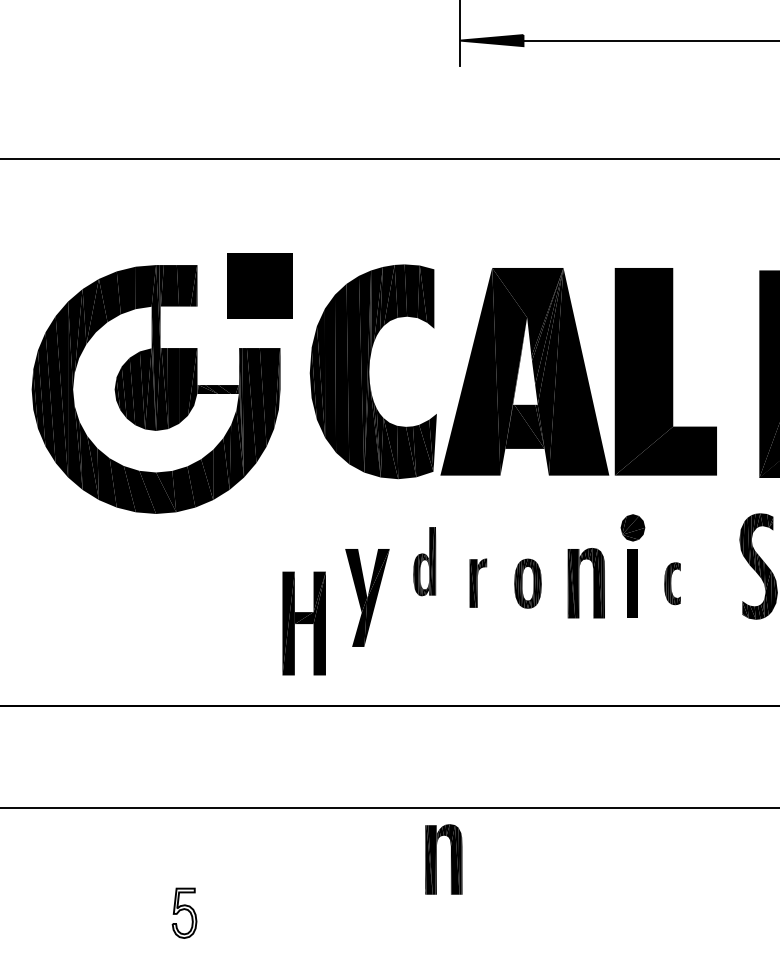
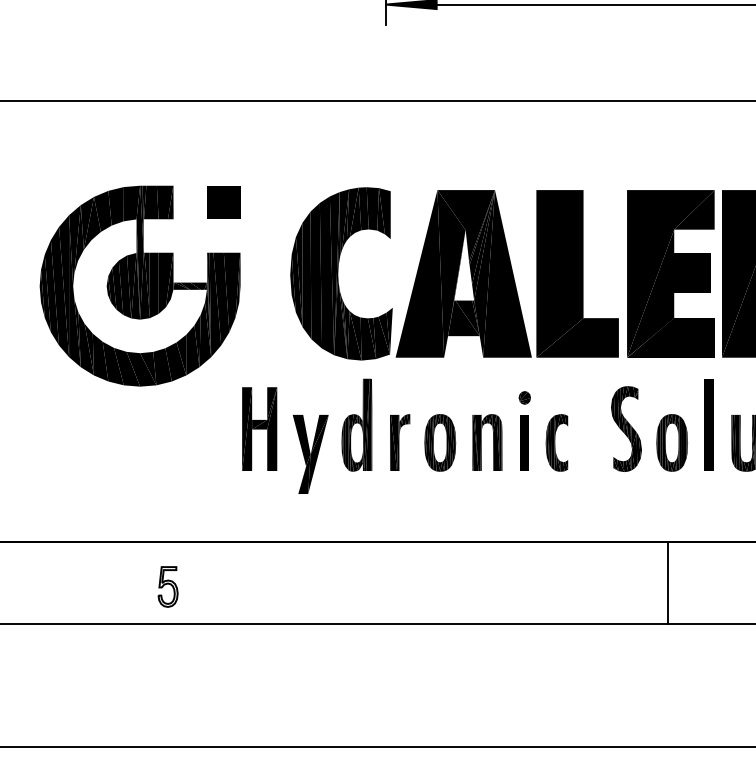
part: (259, 285) -> (223, 202), size x0.62
part: (513, 371) -> (454, 273), moved
part: (632, 527) -> (524, 397), size x0.62
part: (424, 560) -> (356, 424), size x1.67
part: (478, 583) -> (400, 442), size x1.43
part: (528, 583) -> (440, 442), size x1.43
part: (671, 583) -> (556, 442), size x1.67
part: (303, 622) -> (259, 428), moved
part: (443, 859) -> (372, 665), removed
part: (183, 912) -> (167, 586), moved

